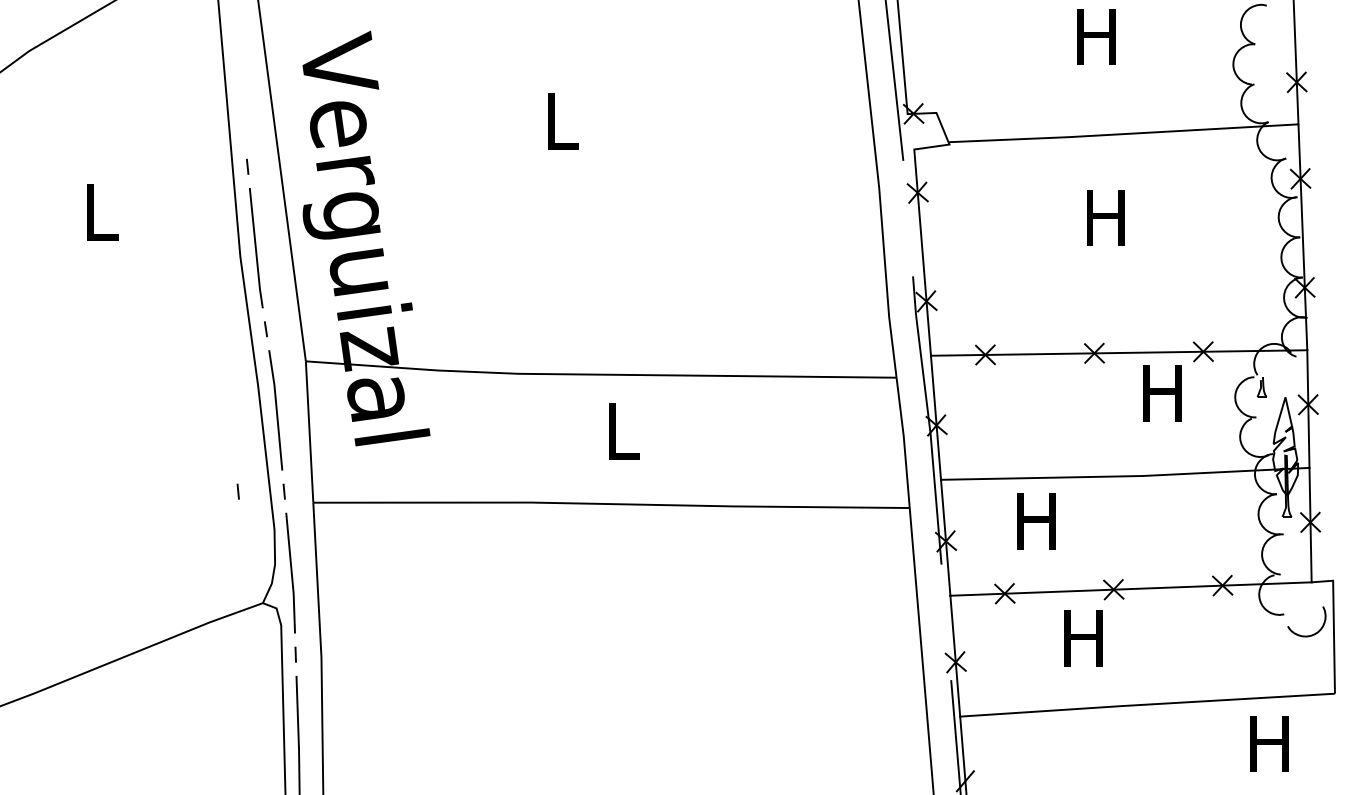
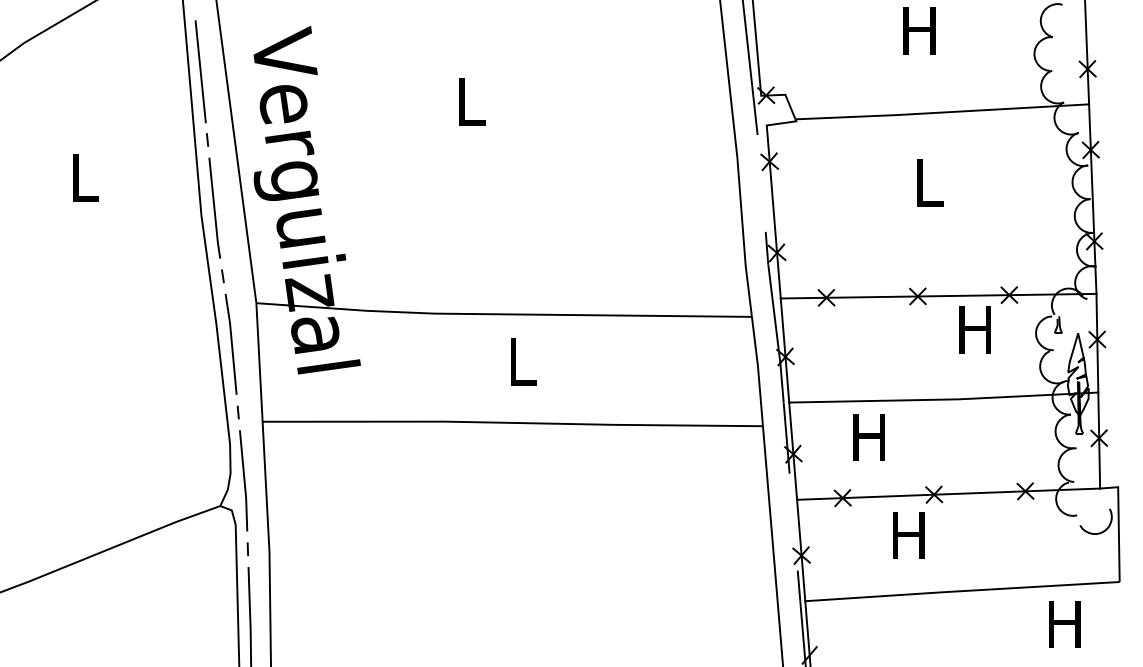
line: (239, 85) -> (200, 71), added
text: (1105, 217) -> (927, 182), H -> L
line: (237, 491) -> (199, 412), removed

